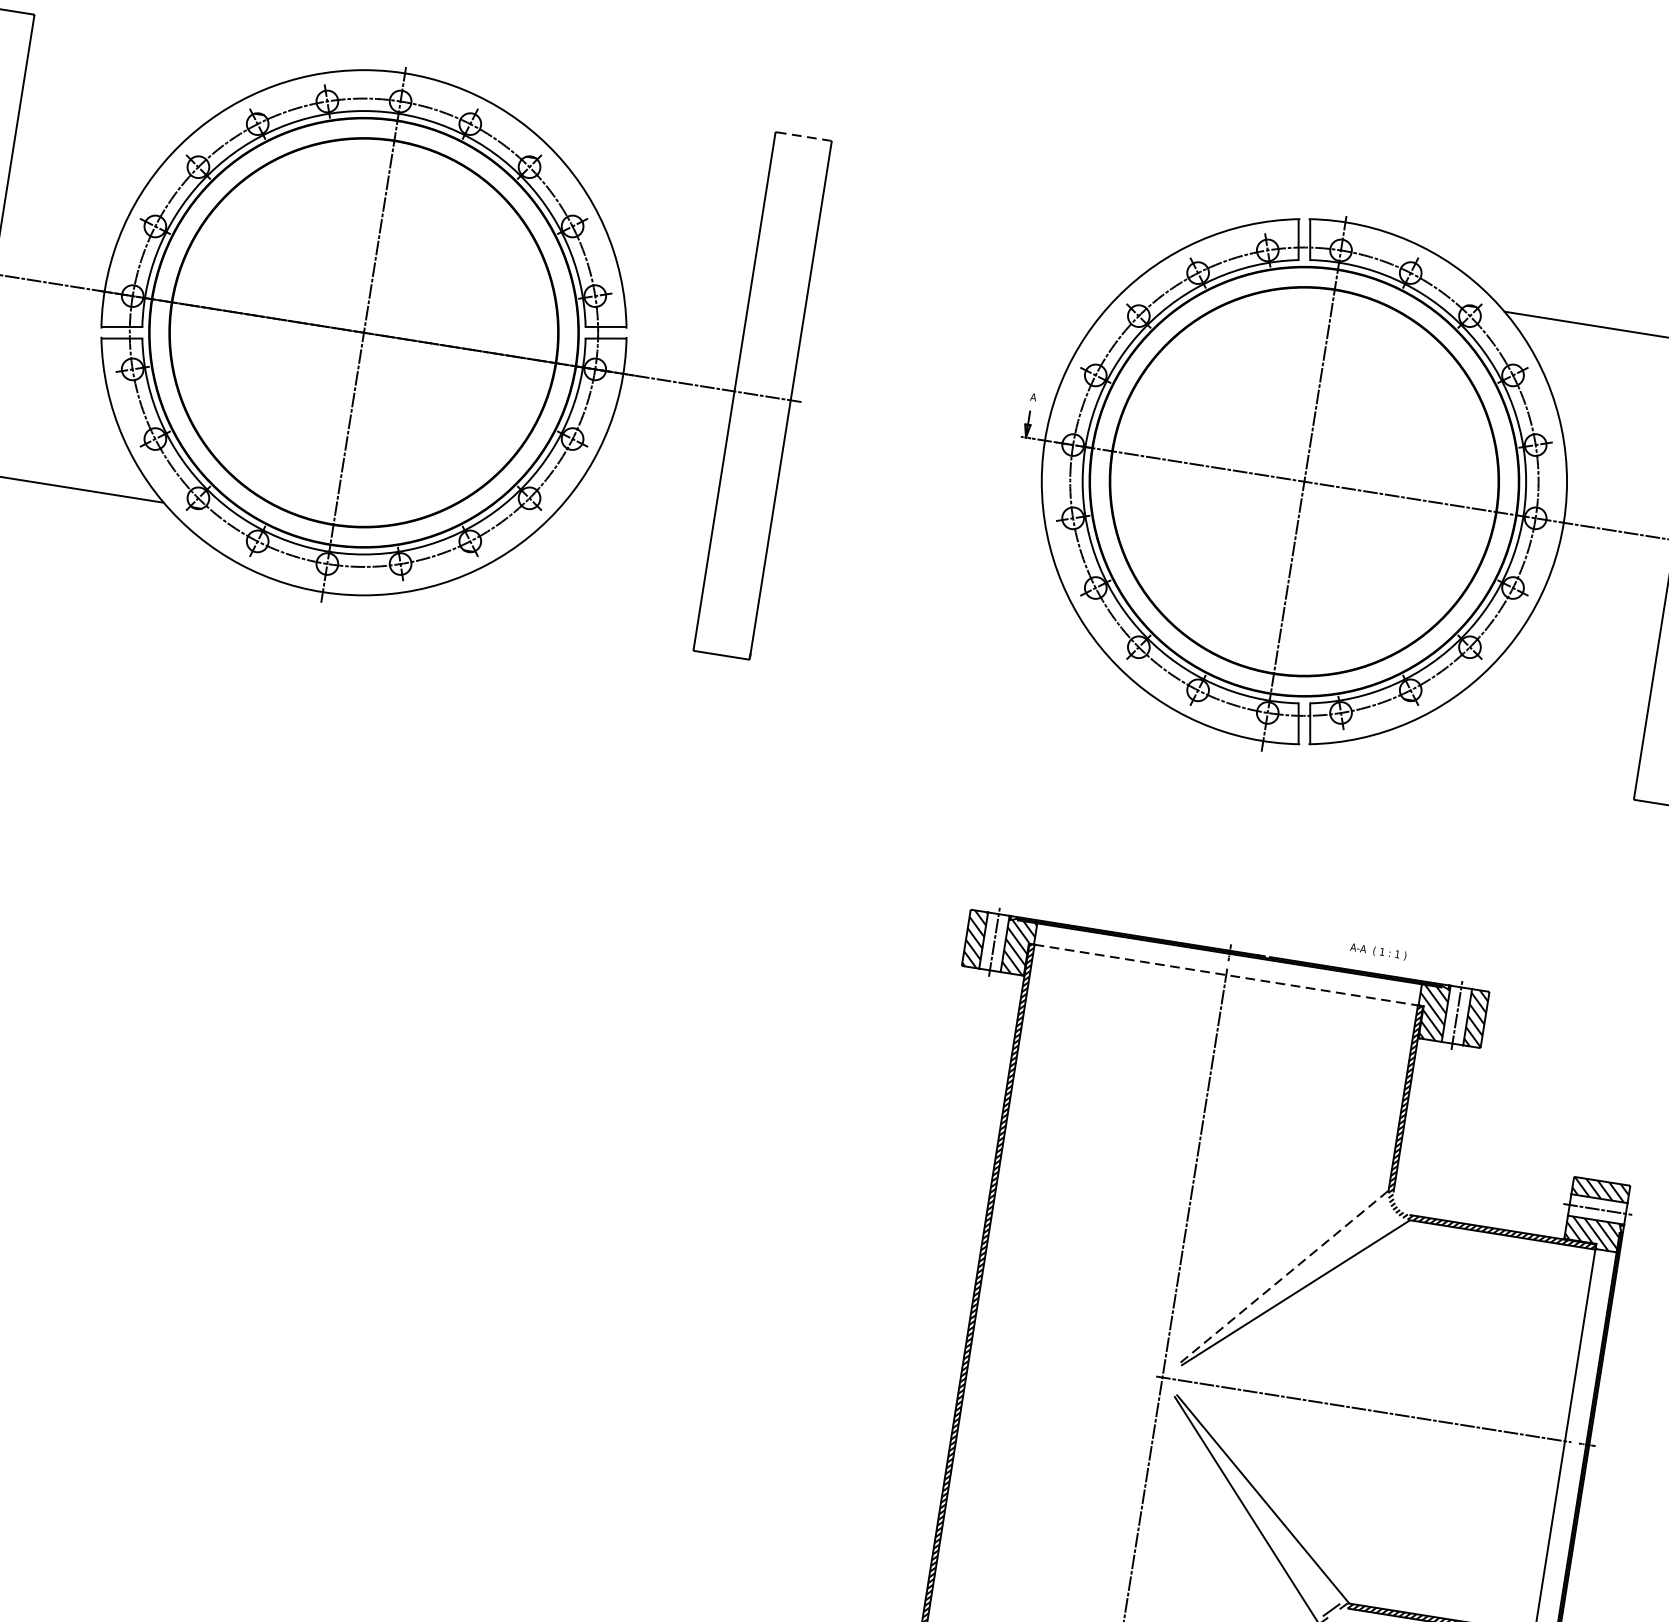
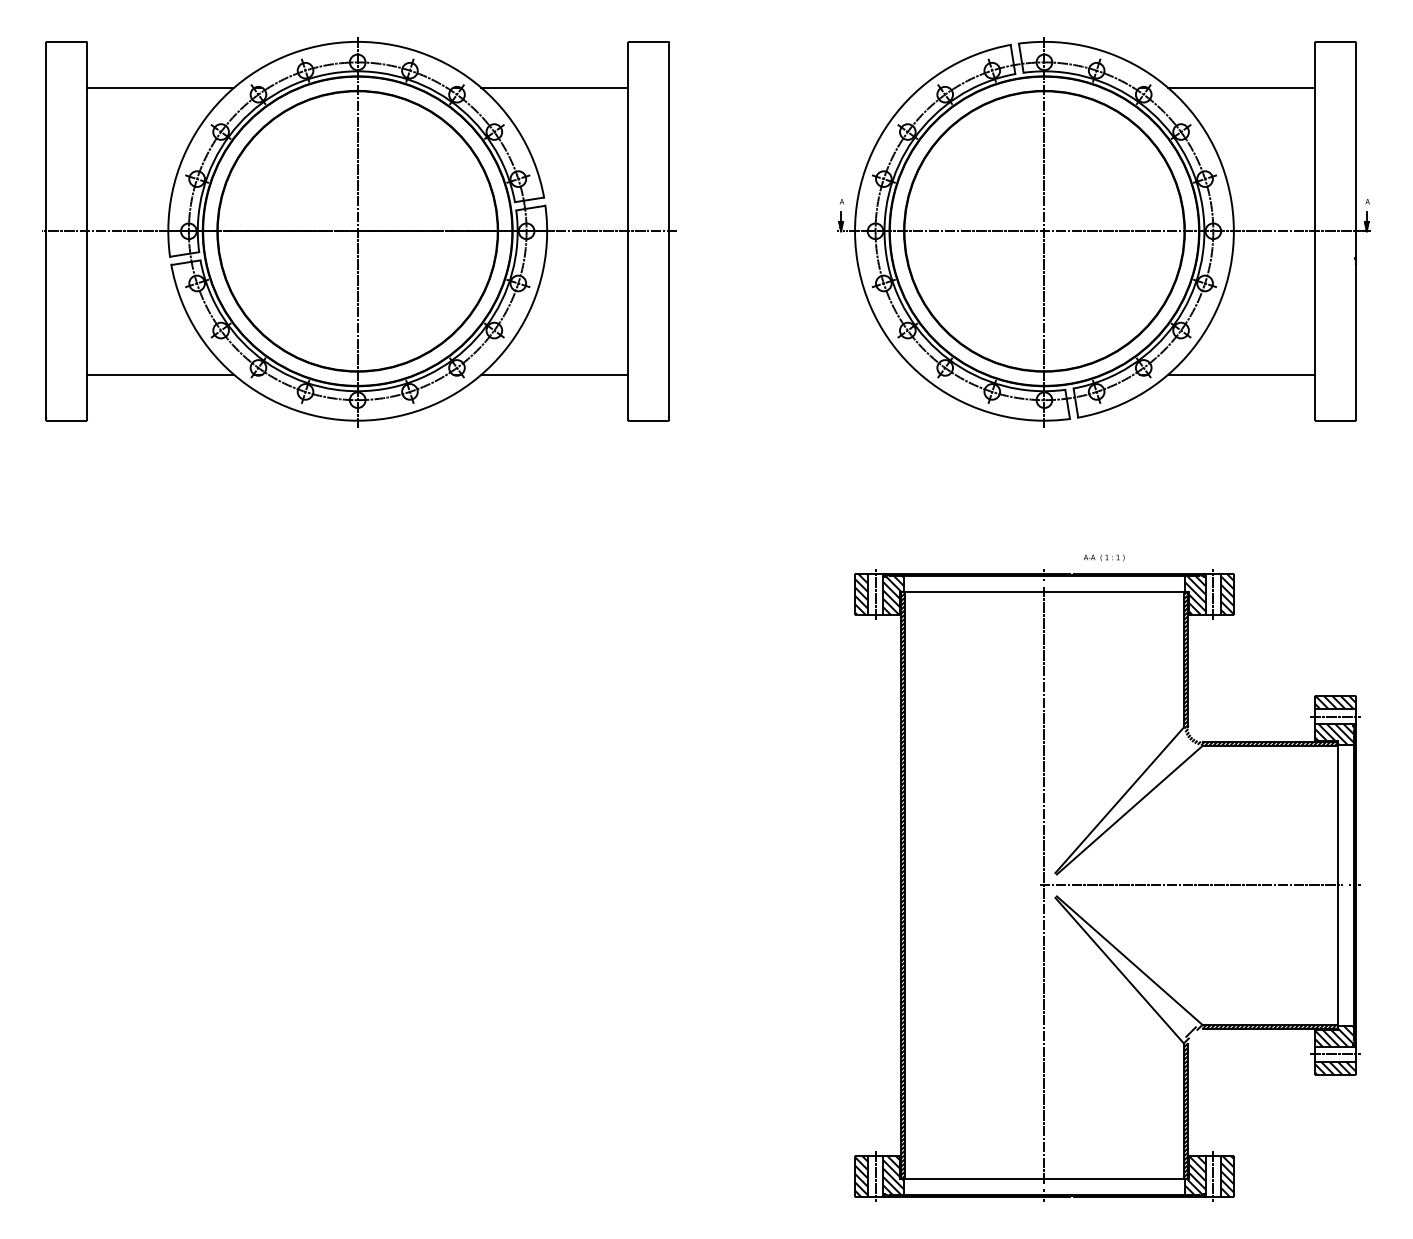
line: (125, 93) -> (160, 87), added
line: (803, 135) -> (648, 41), dashed -> solid
line: (664, 178) -> (554, 87), added
line: (602, 571) -> (554, 374), added
line: (1543, 720) -> (1241, 374), added
text: (1378, 951) -> (1104, 557), moved
line: (1226, 974) -> (1044, 591), dashed -> solid
line: (1283, 1277) -> (1119, 800), dashed -> solid

